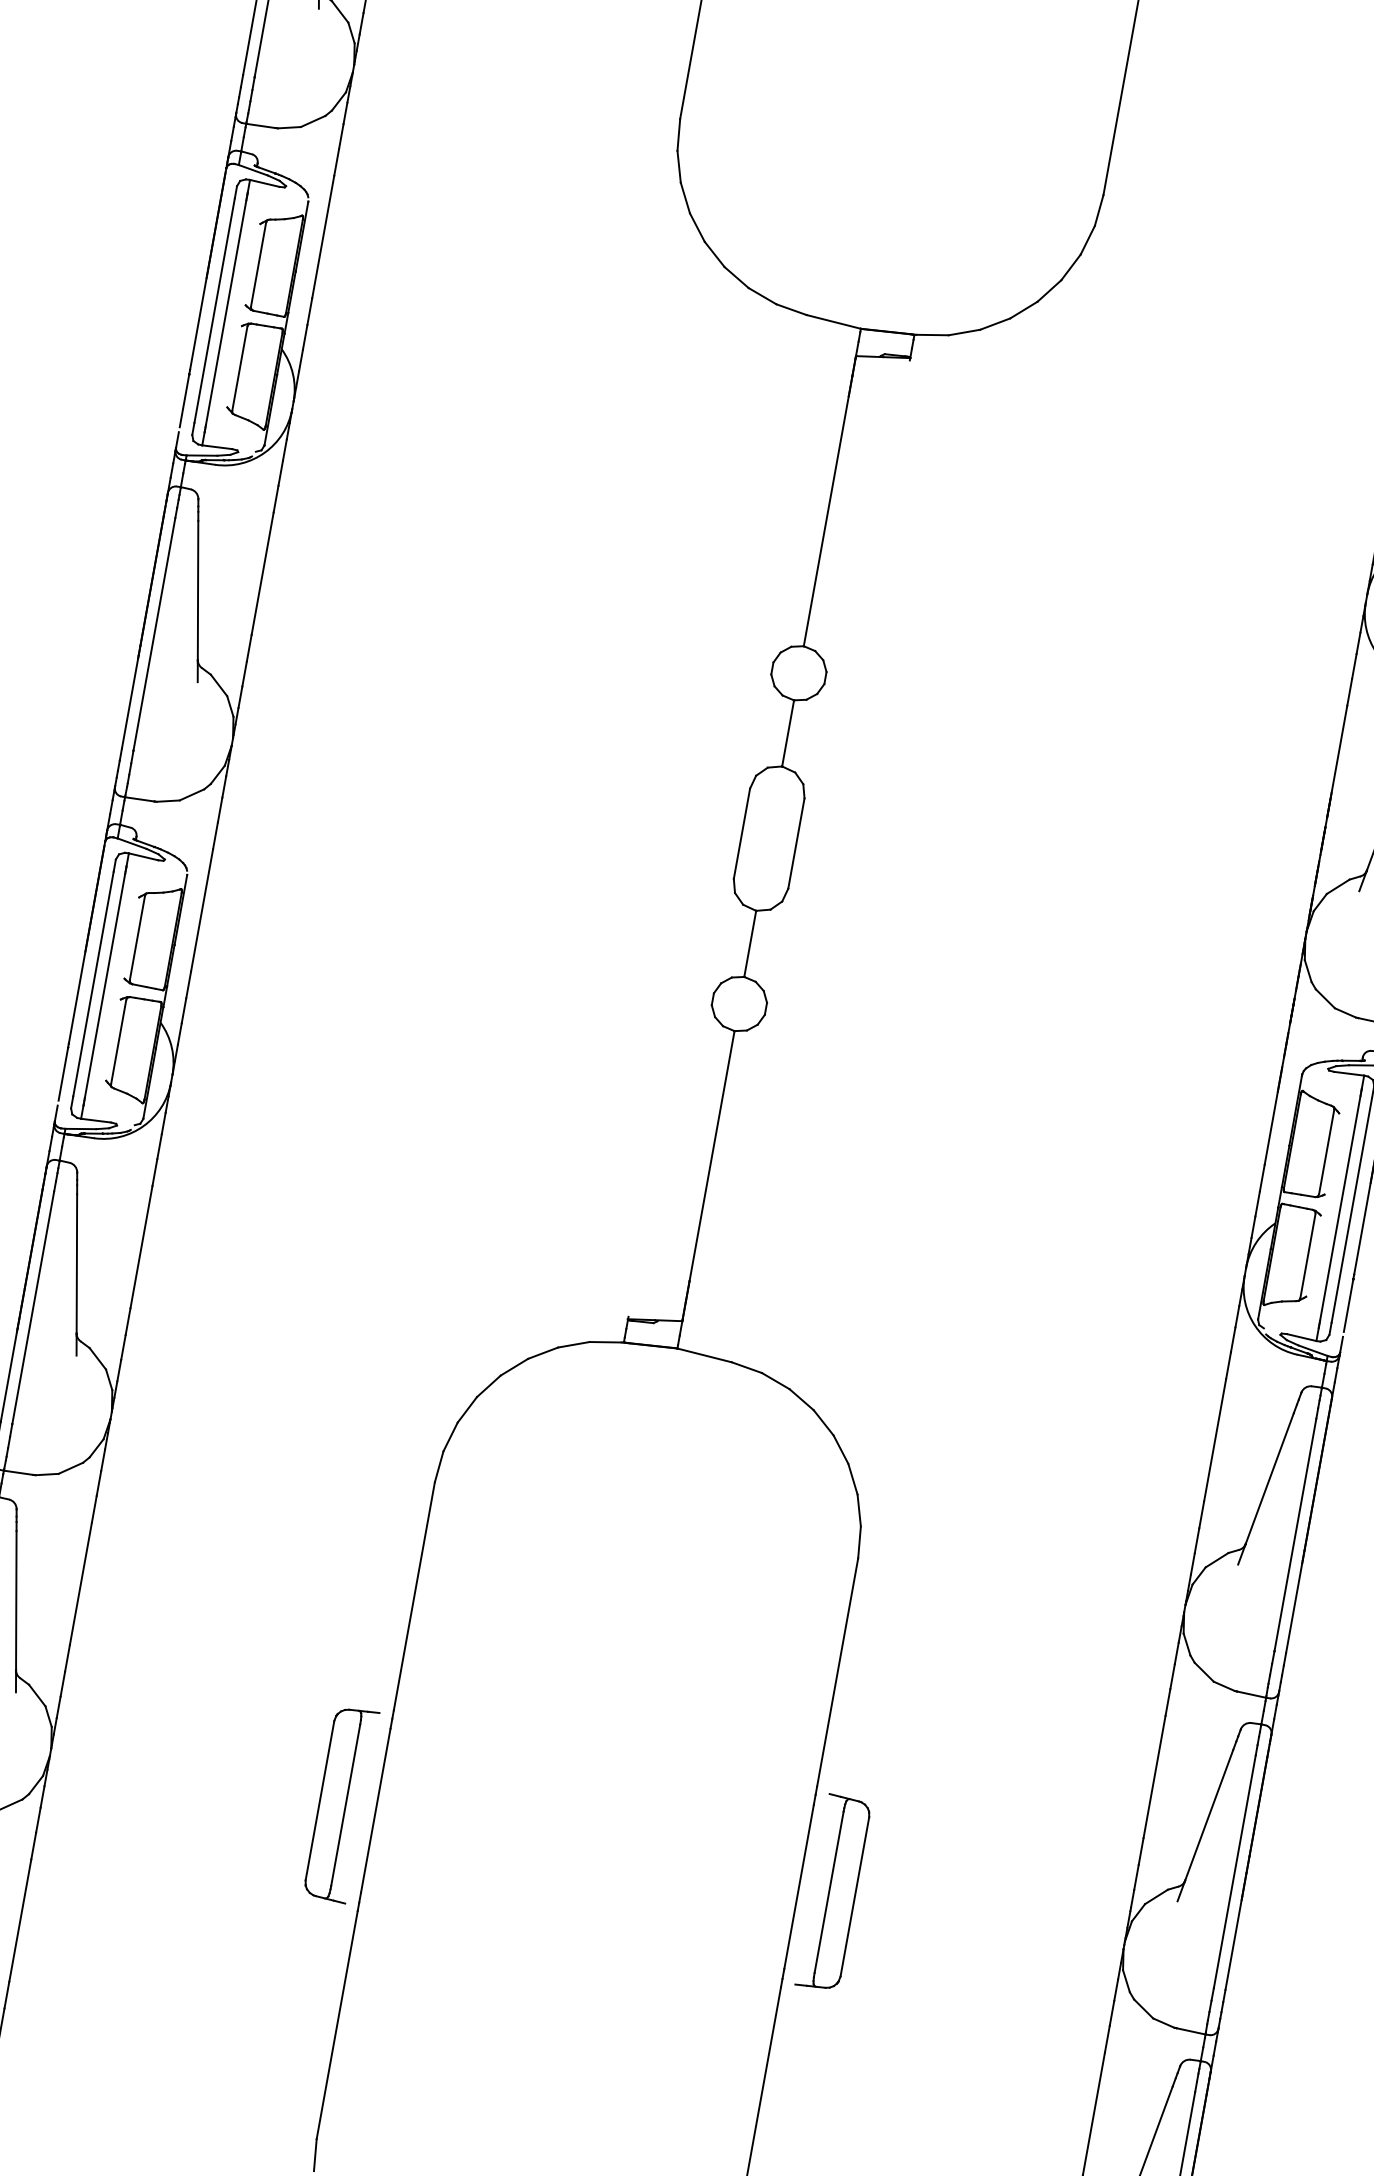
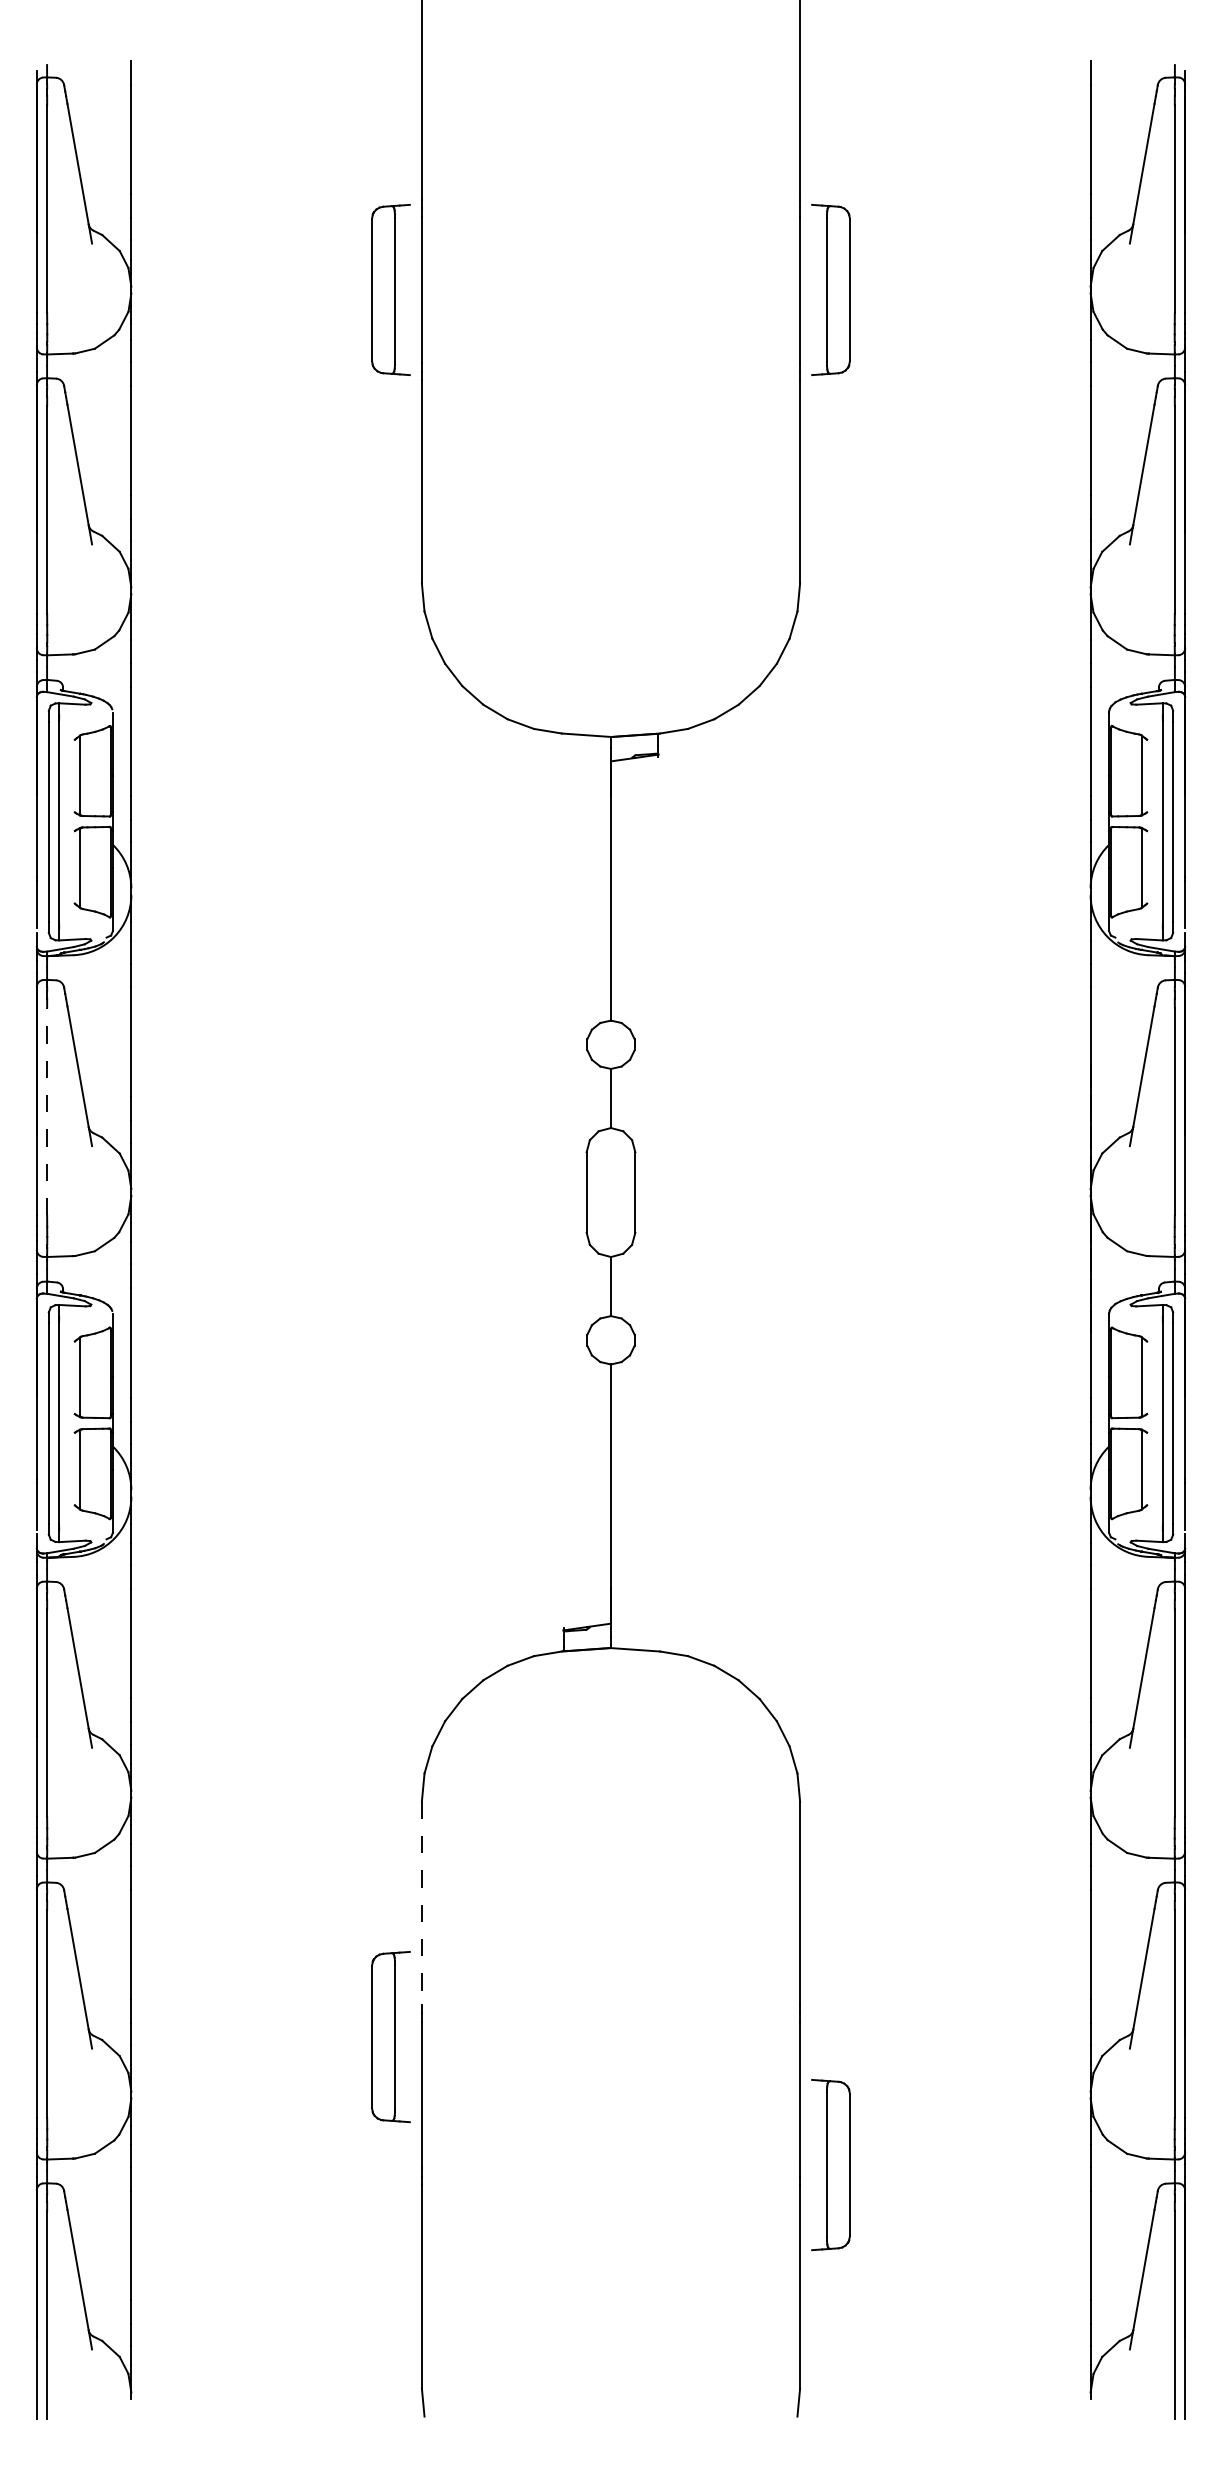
line: (154, 634) -> (47, 1111), solid -> dashed
line: (413, 1596) -> (421, 1903), solid -> dashed
part: (340, 1804) -> (390, 2037), moved
part: (833, 1893) -> (830, 2165), moved

